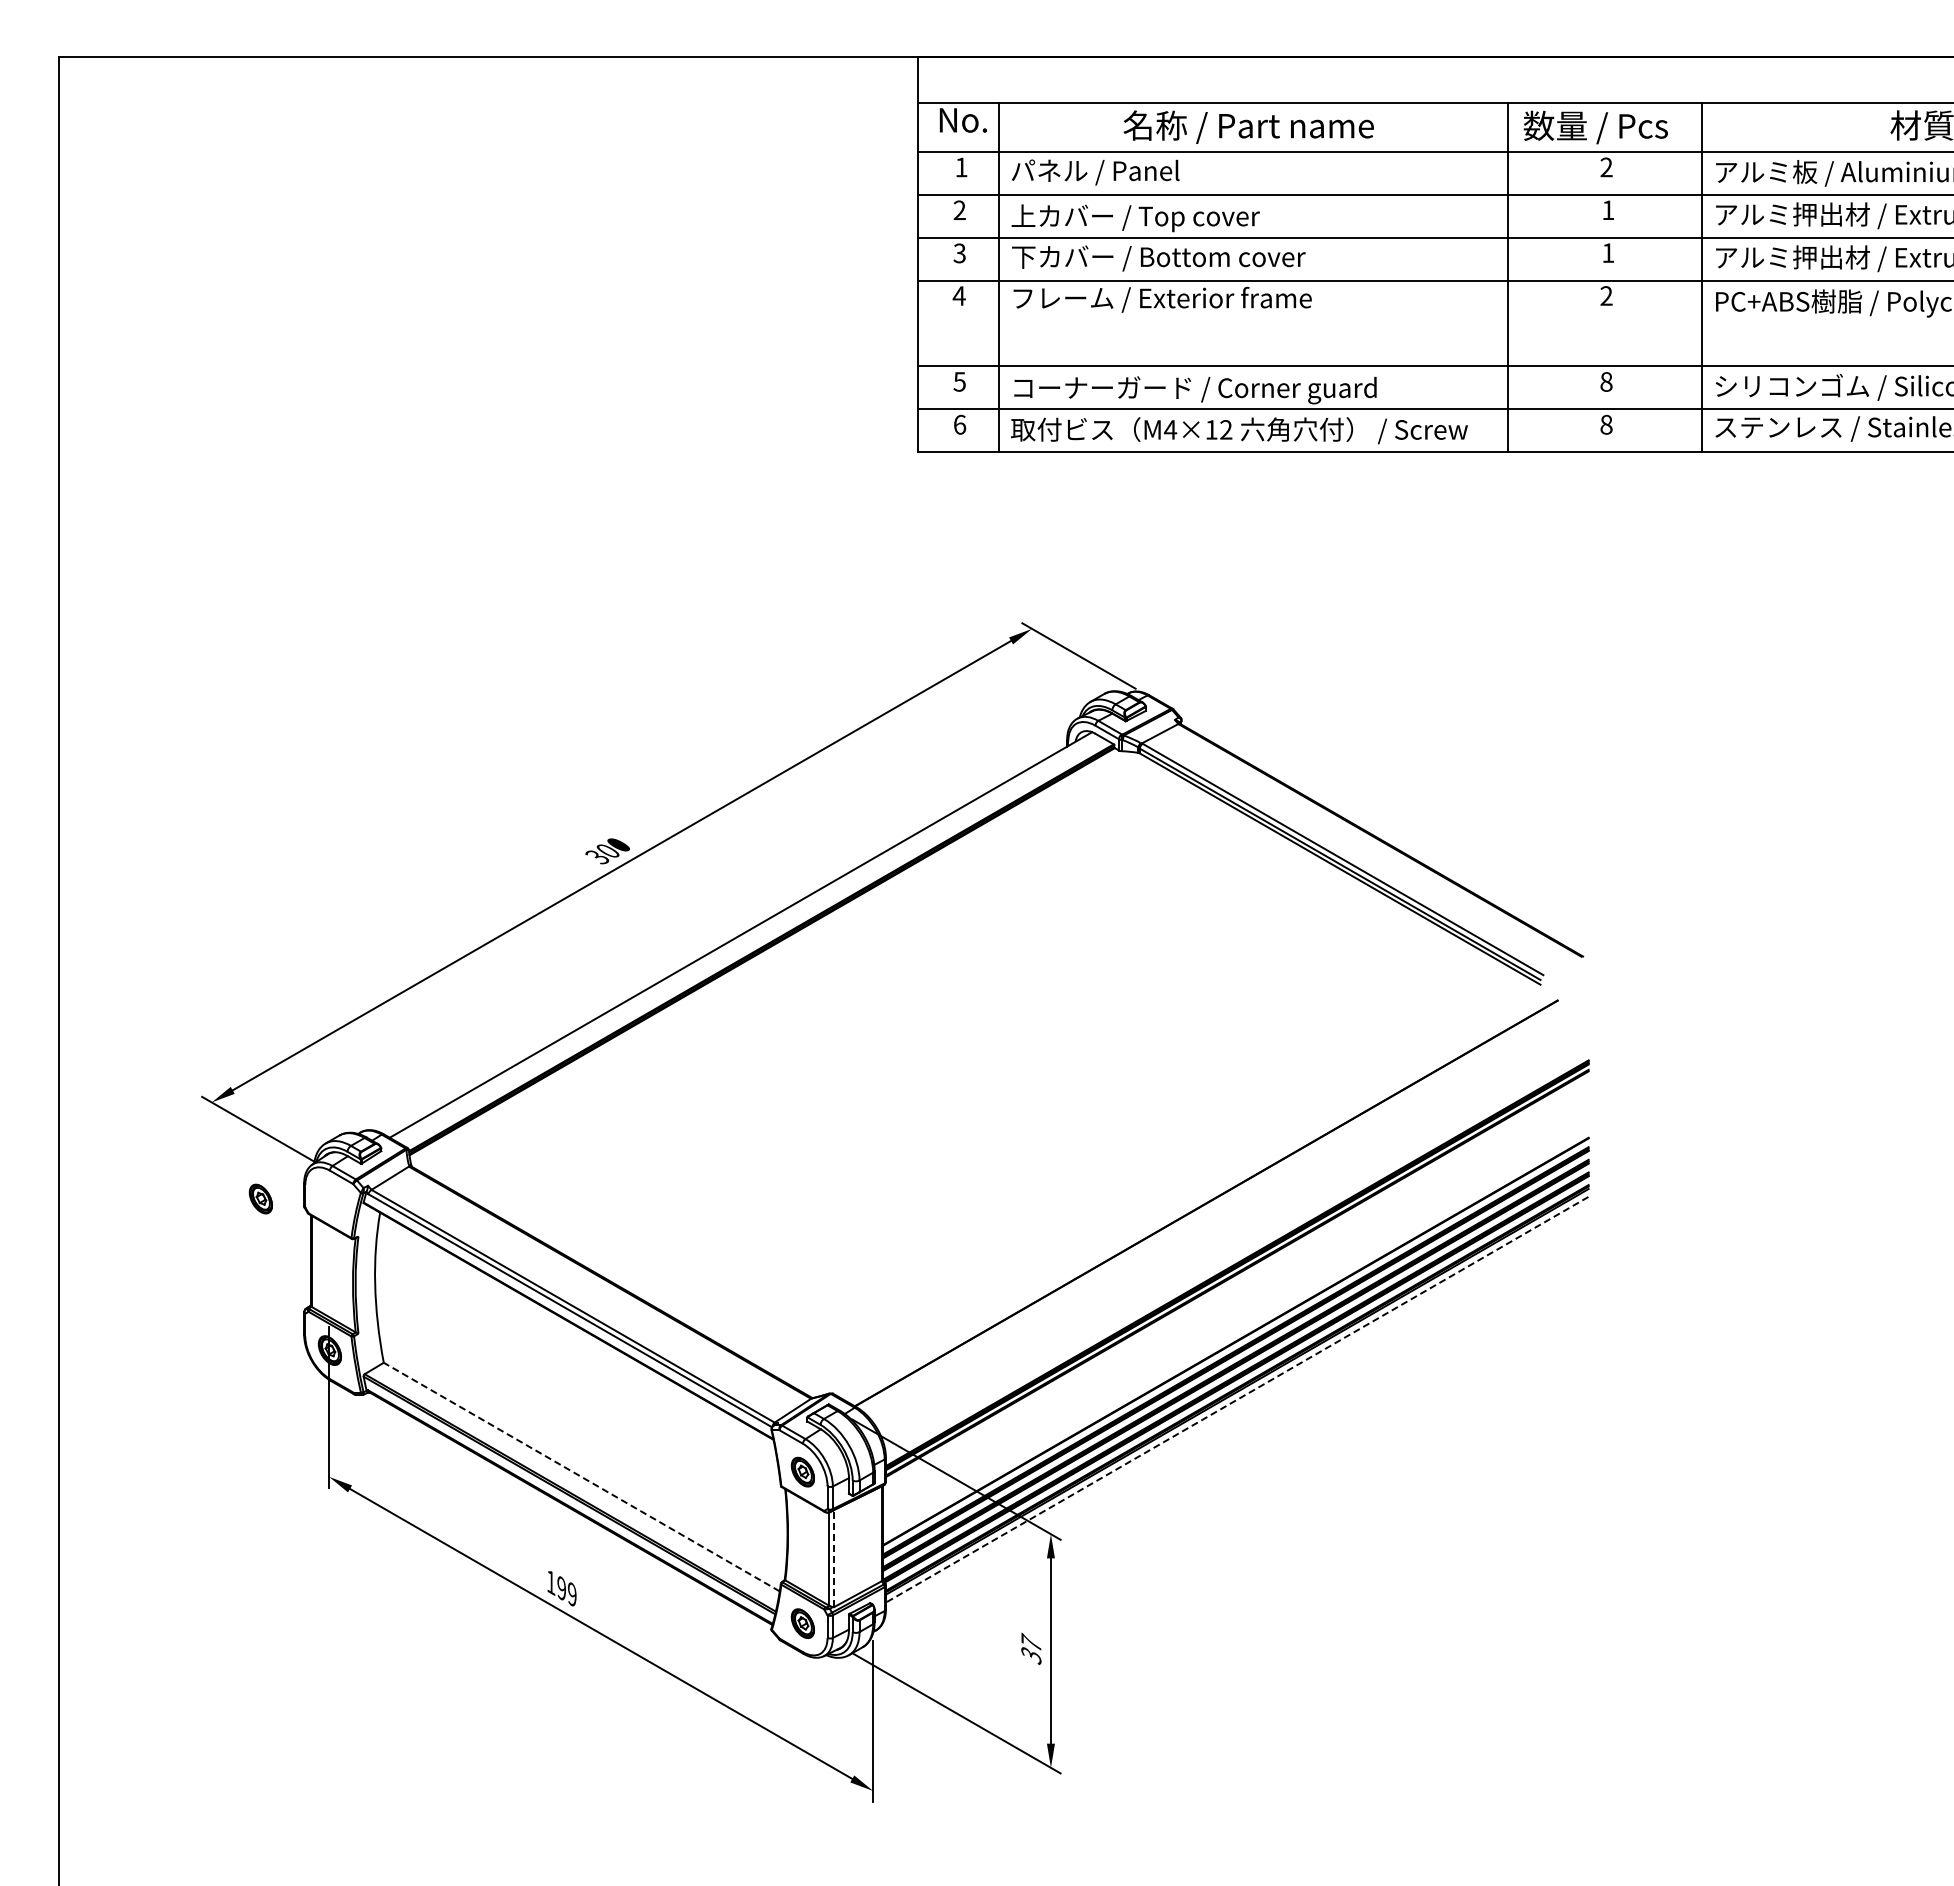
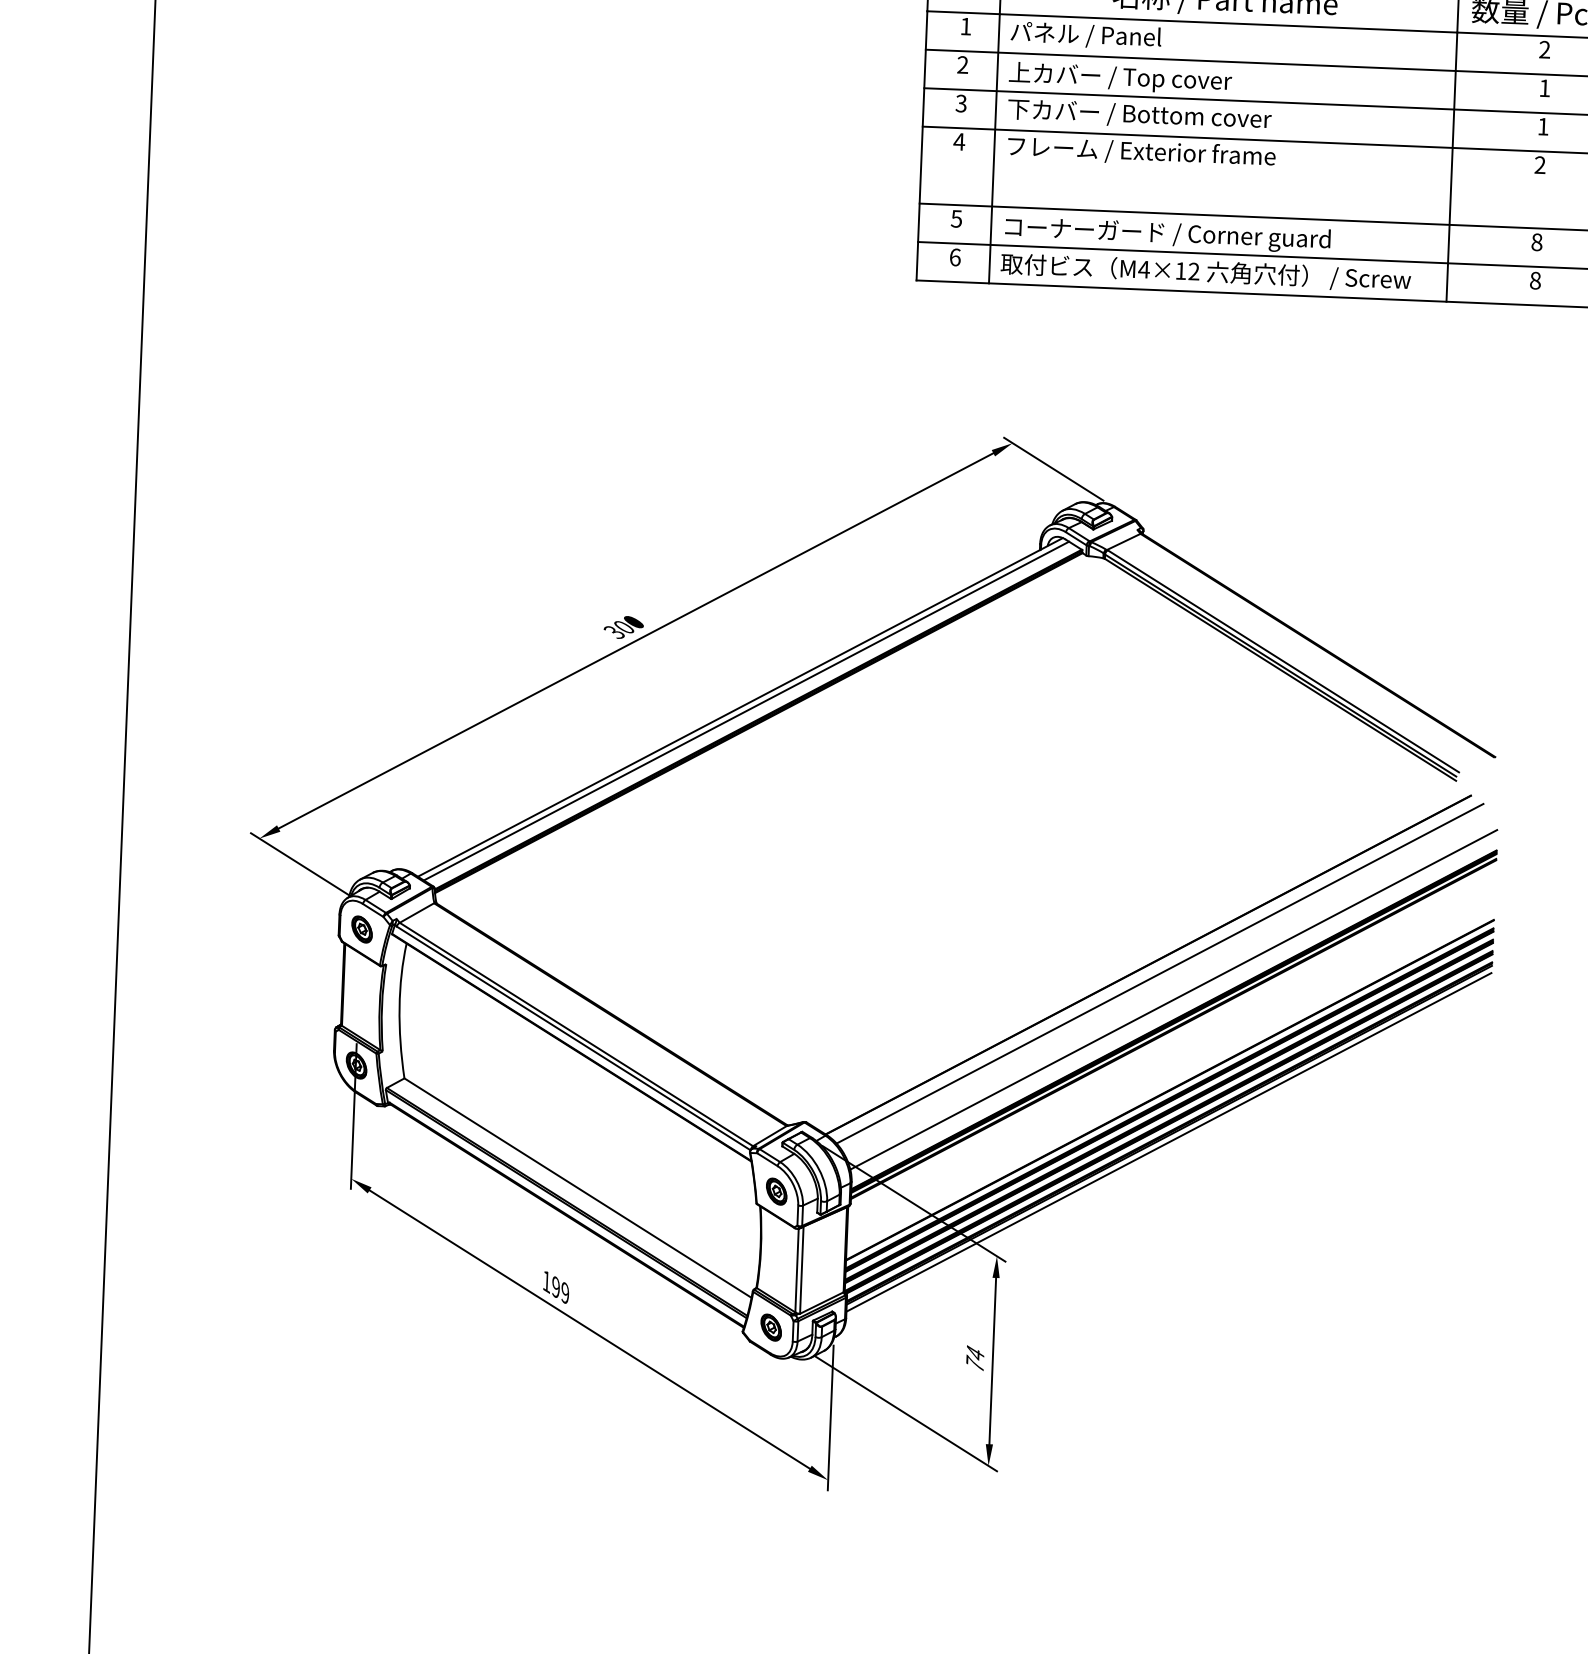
line: (747, 938) -> (746, 710), added
part: (260, 1198) -> (361, 929), moved
line: (1219, 1212) -> (1159, 973), added
line: (1235, 1240) -> (1173, 999), added
line: (1237, 1399) -> (1169, 1142), dashed -> solid
line: (581, 1477) -> (577, 1188), dashed -> solid
line: (834, 1558) -> (801, 1270), dashed -> solid
text: (1031, 1648) -> (975, 1358), 37 -> 74

